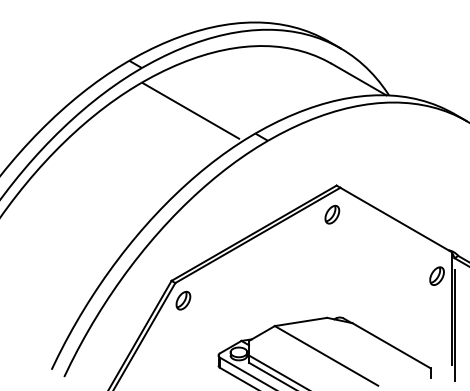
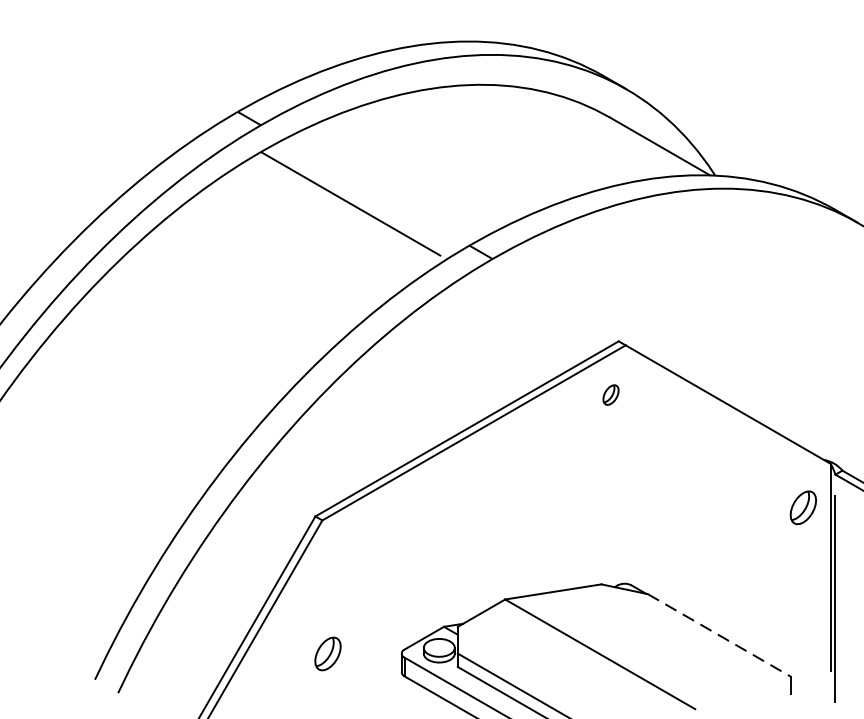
part: (332, 214) -> (611, 394), size x0.6
part: (183, 300) -> (328, 653), moved
line: (391, 345) -> (719, 635), solid -> dashed

